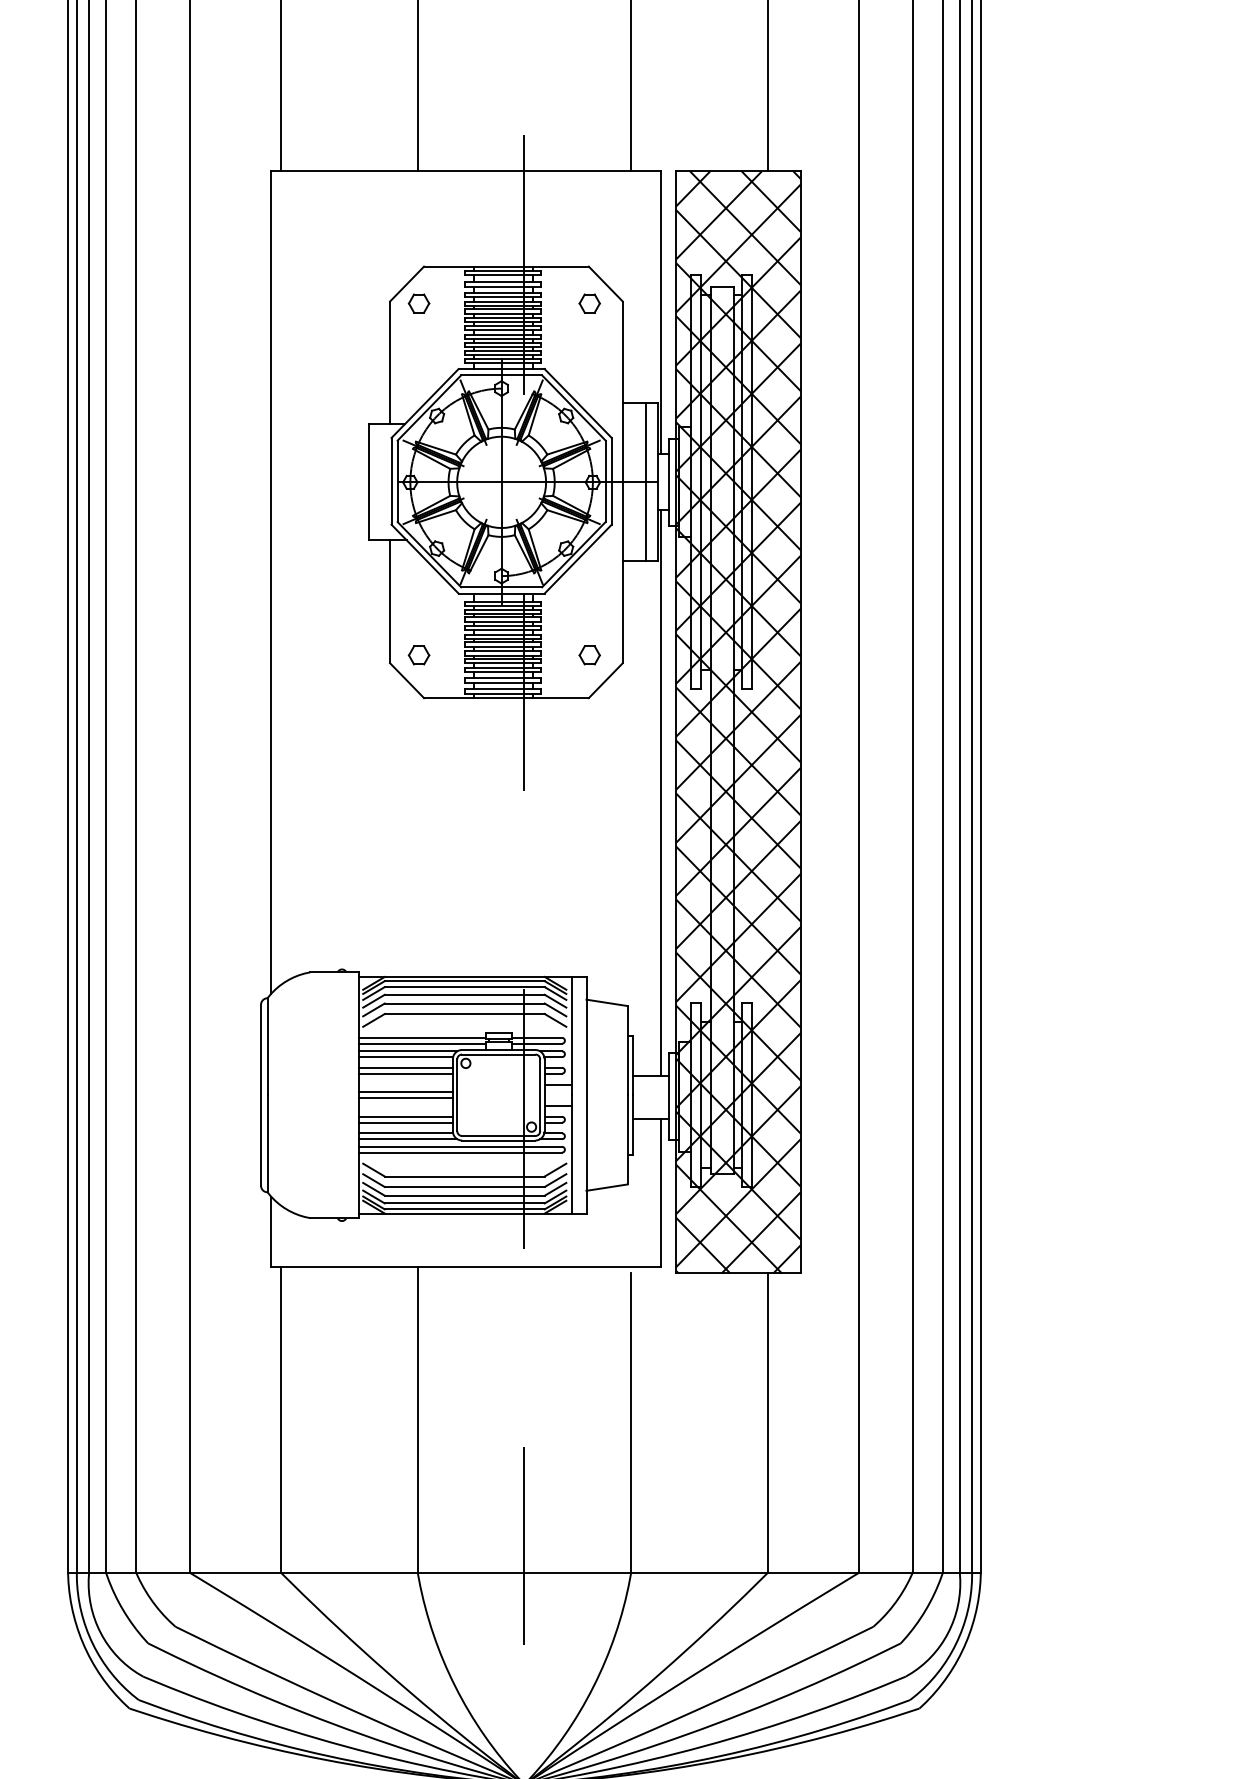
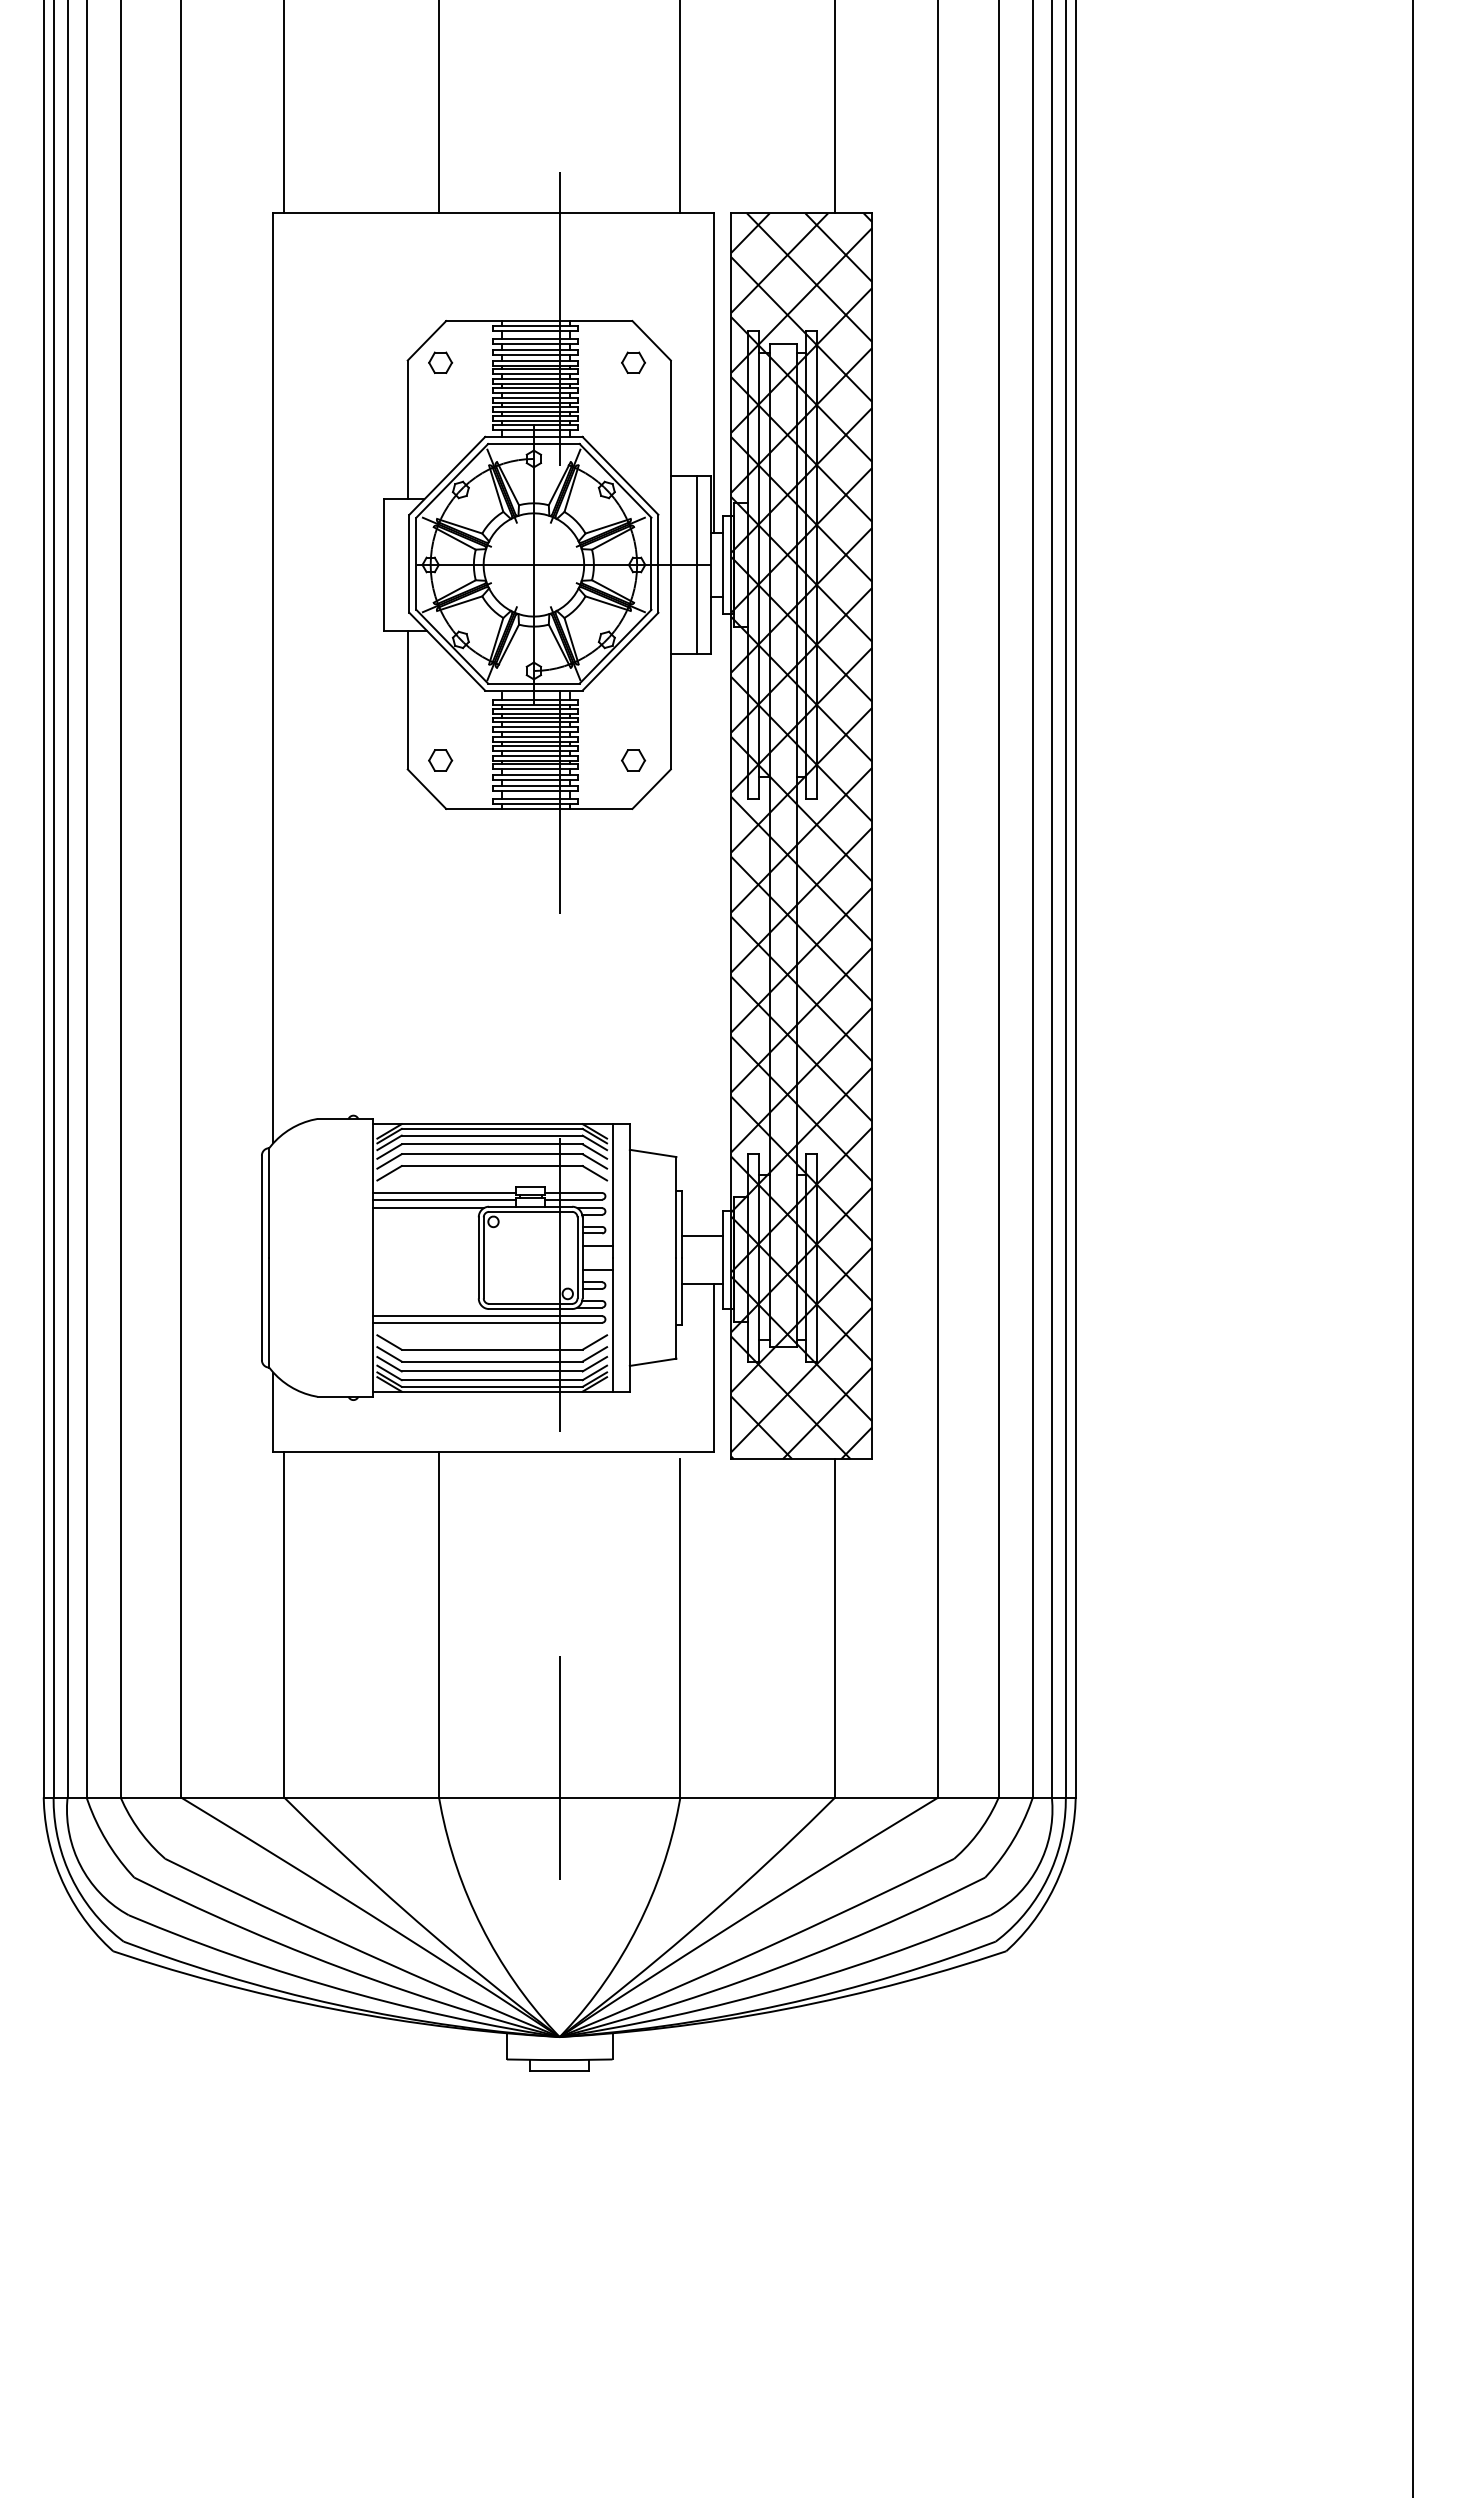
line: (660, 793) -> (713, 916), removed
line: (405, 1056) -> (425, 1214), removed
line: (405, 1067) -> (425, 1226), removed
line: (405, 1073) -> (425, 1233), removed
line: (405, 1092) -> (425, 1254), removed
line: (405, 1098) -> (425, 1261), removed
line: (405, 1117) -> (425, 1282), removed
line: (405, 1122) -> (425, 1288), removed
line: (405, 1133) -> (425, 1301), removed
line: (407, 1139) -> (427, 1307), removed

